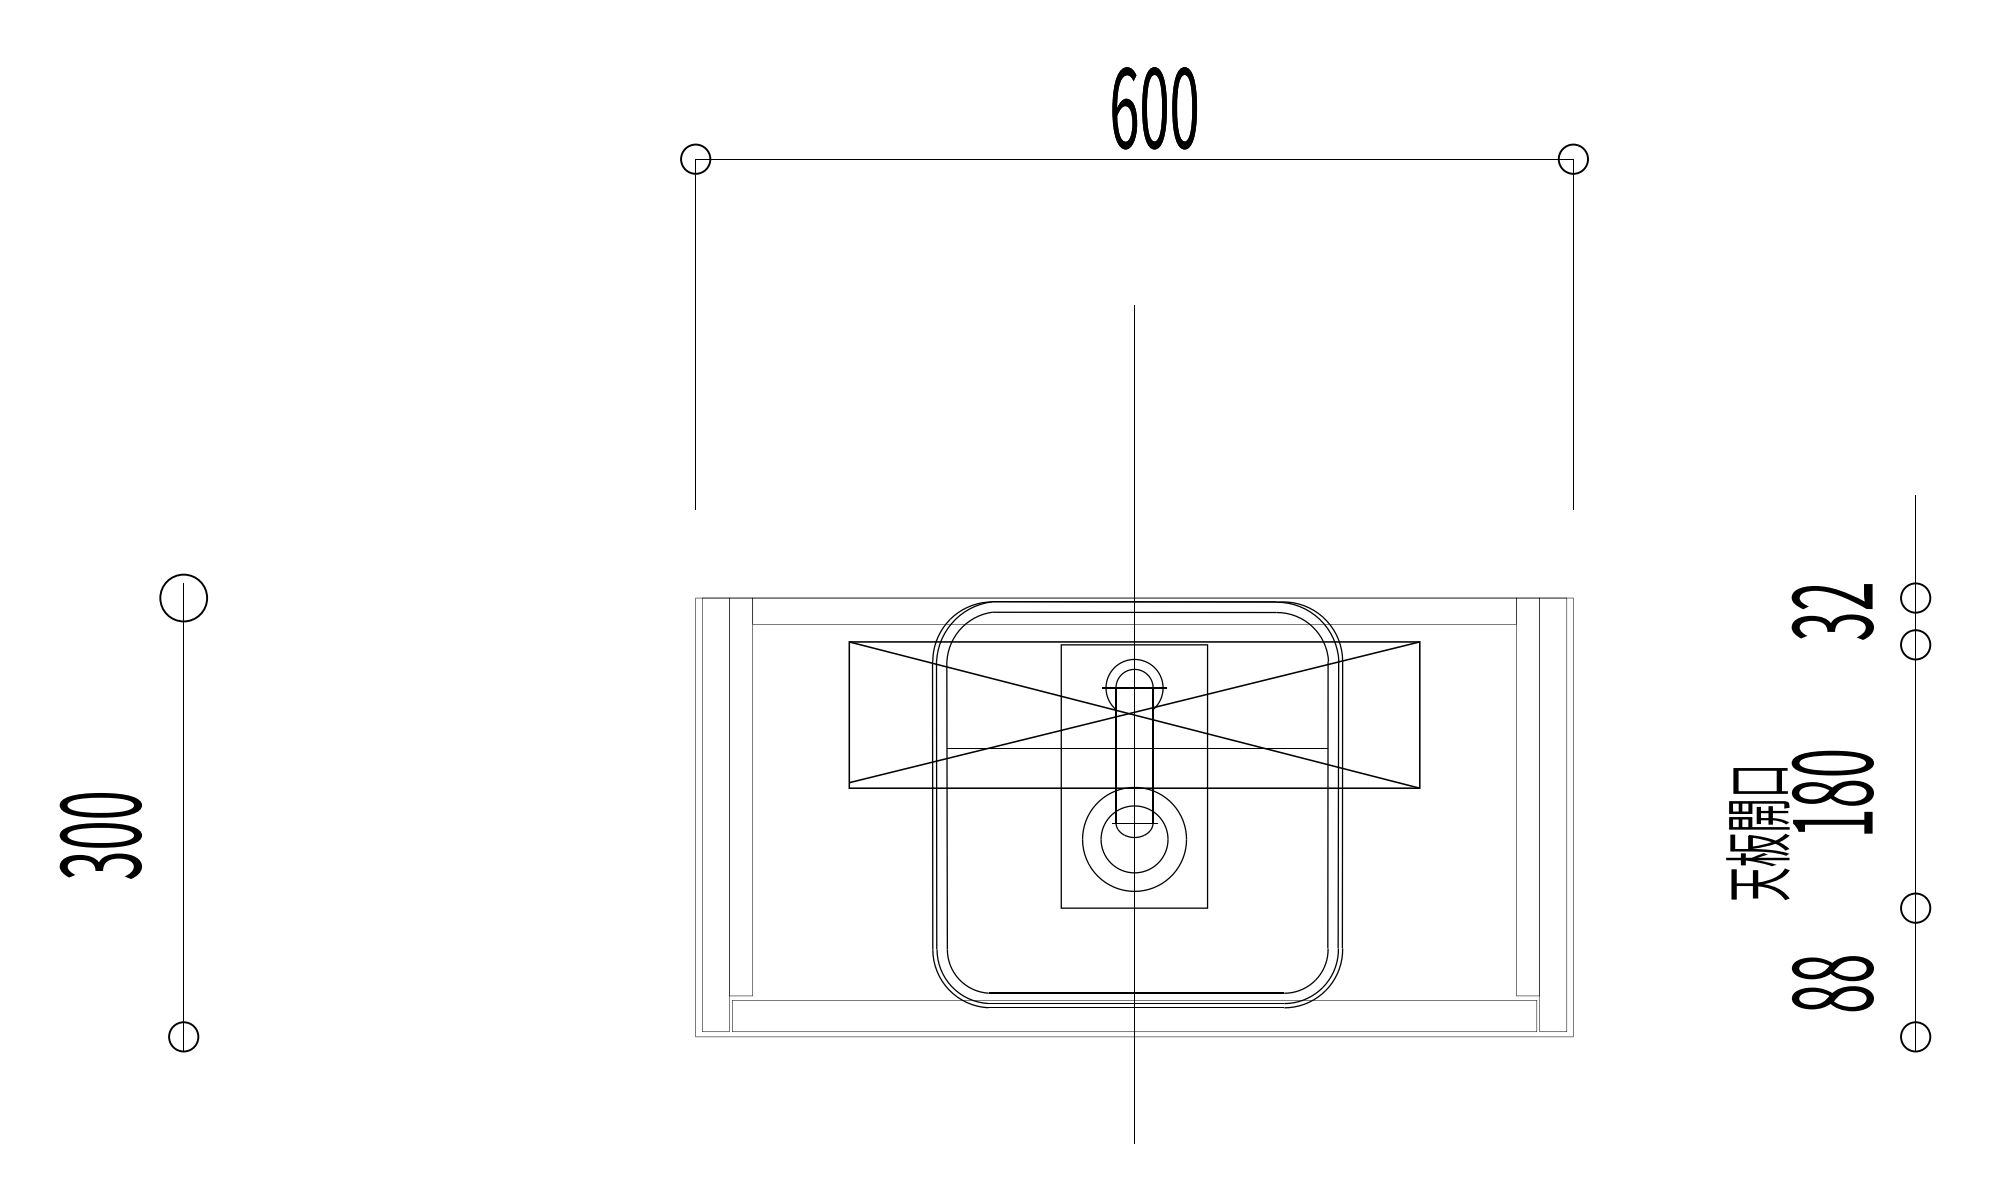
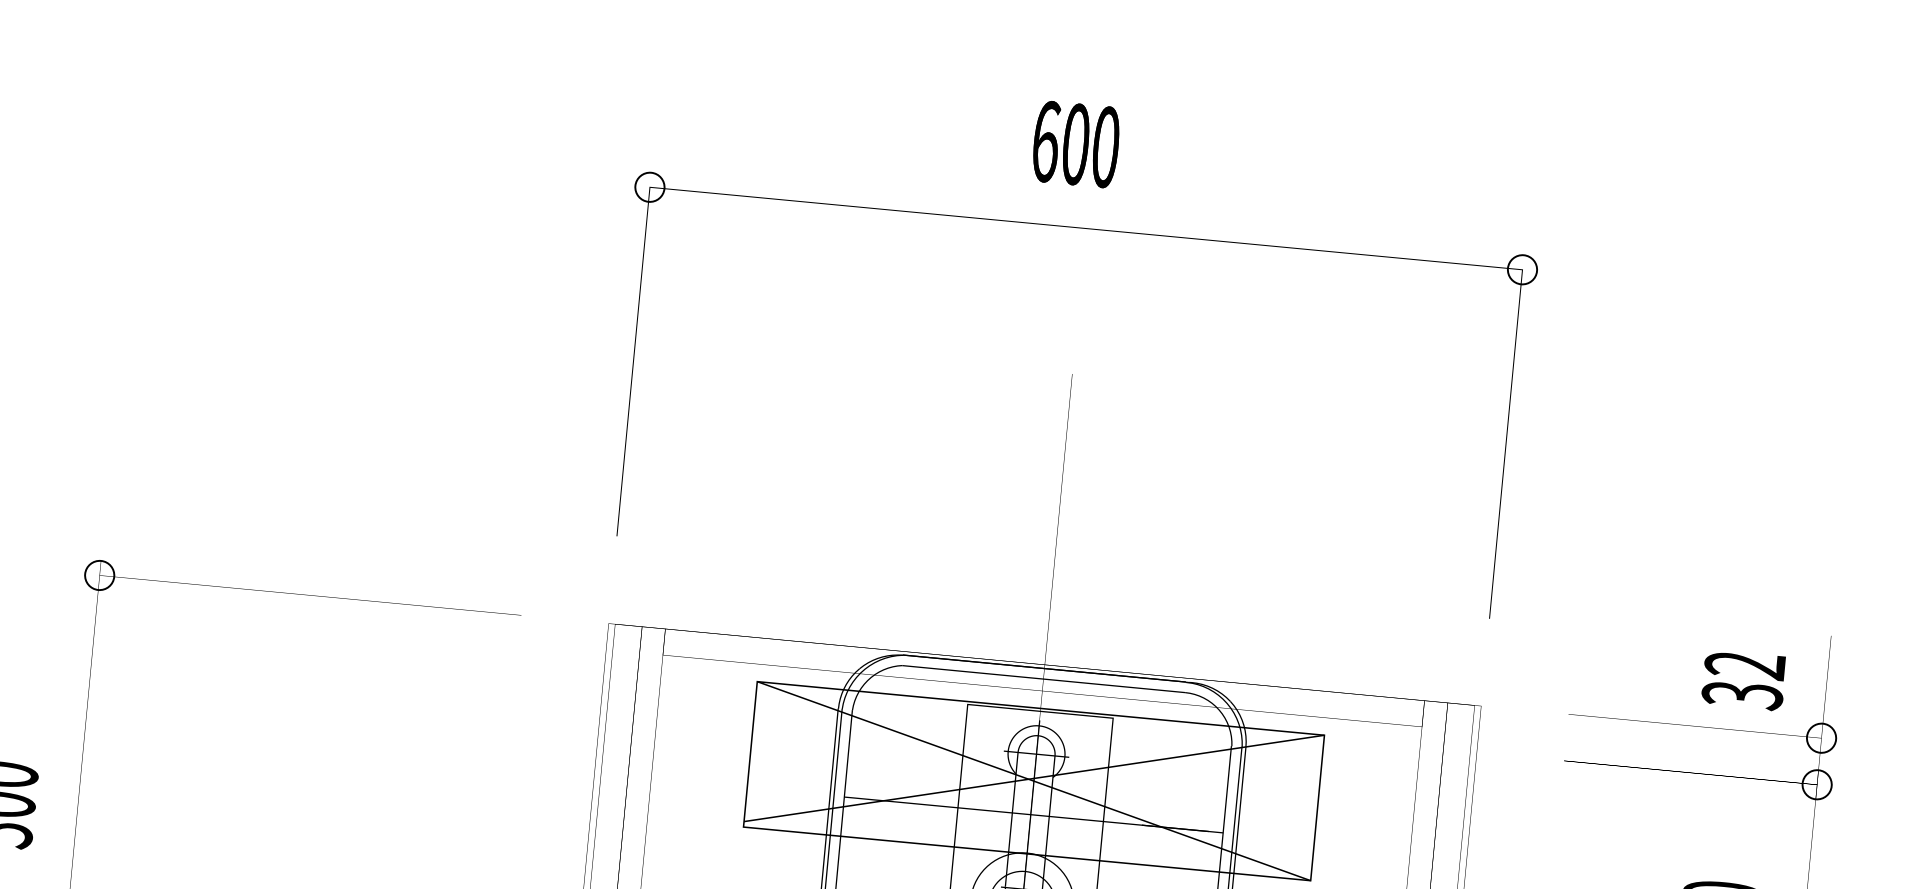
text: (1154, 108) -> (1076, 144), moved
circle: (183, 597) -> (99, 574), size x0.62
text: (1832, 611) -> (1743, 680), moved

